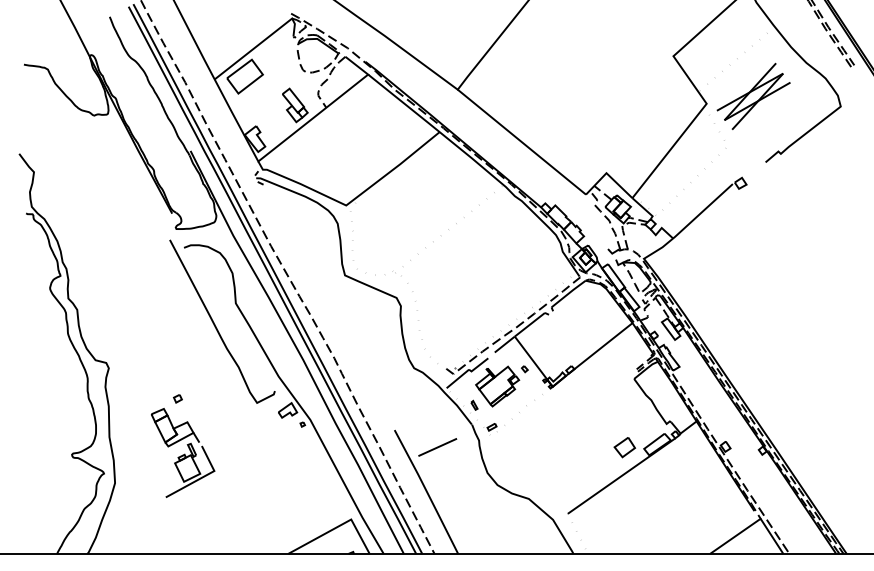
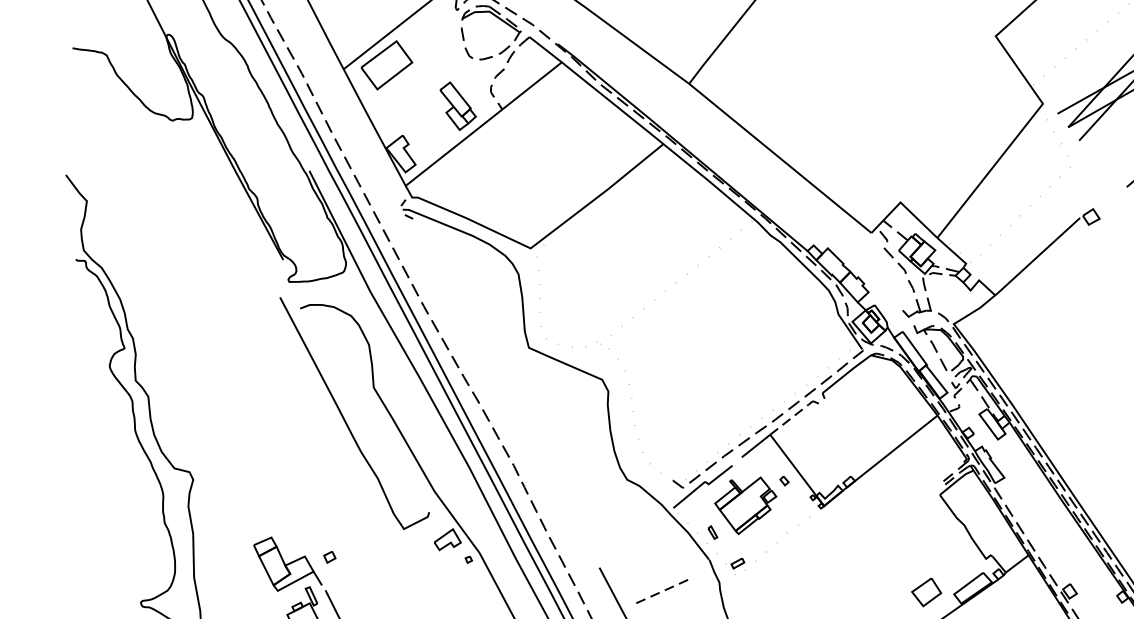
line: (530, 323) -> (792, 416), solid -> dashed
part: (177, 398) -> (329, 556), moved
line: (437, 447) -> (660, 592), solid -> dashed

